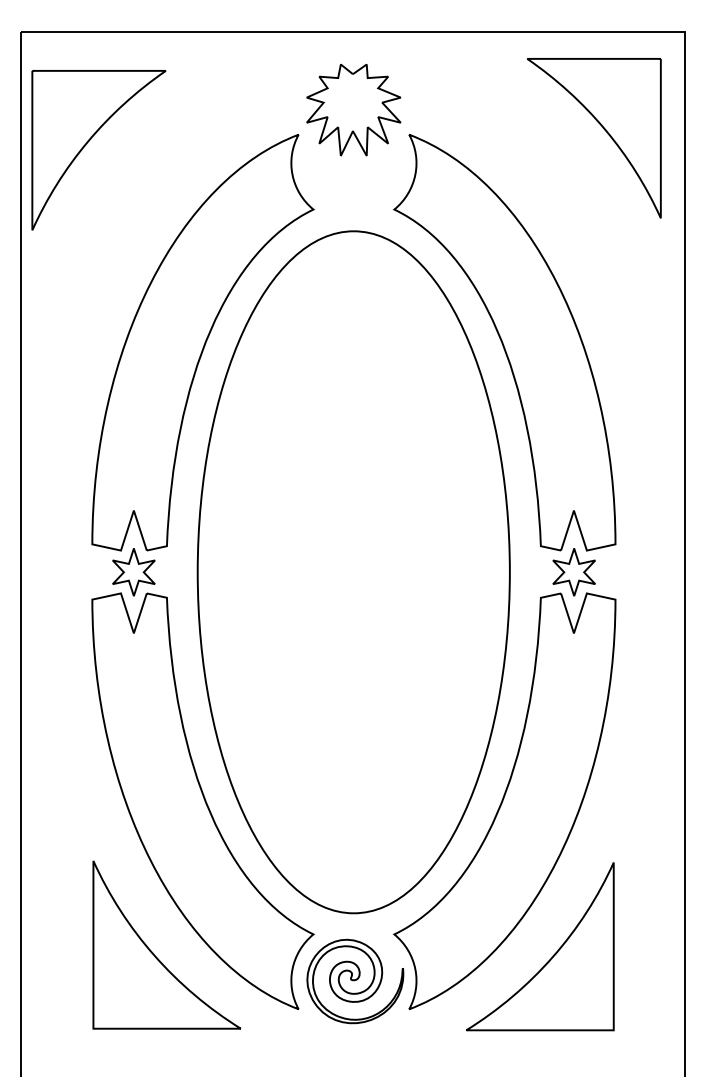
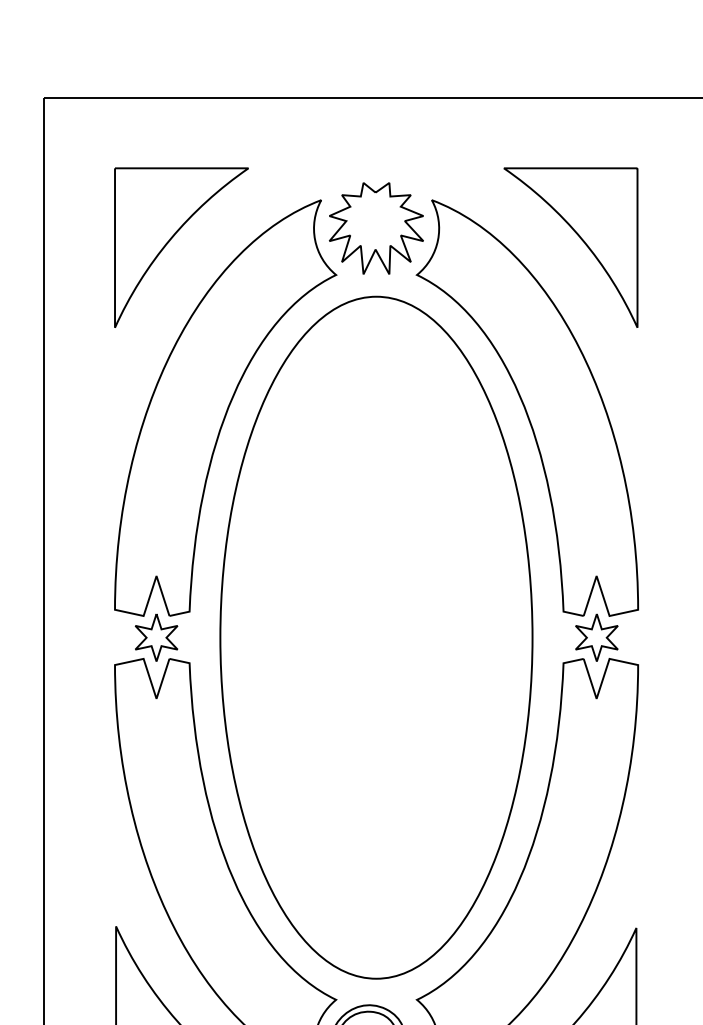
part: (353, 109) -> (376, 227), moved
part: (603, 129) -> (580, 238), moved
part: (89, 141) -> (172, 238), moved

